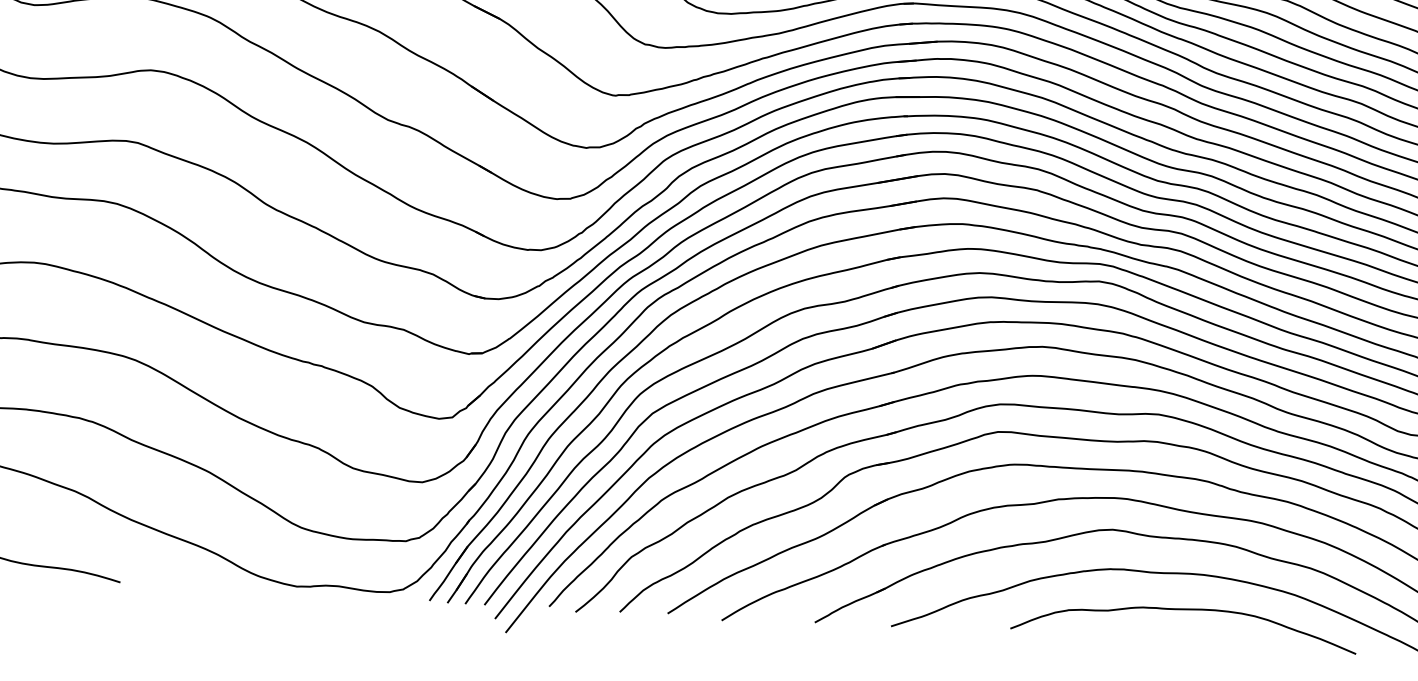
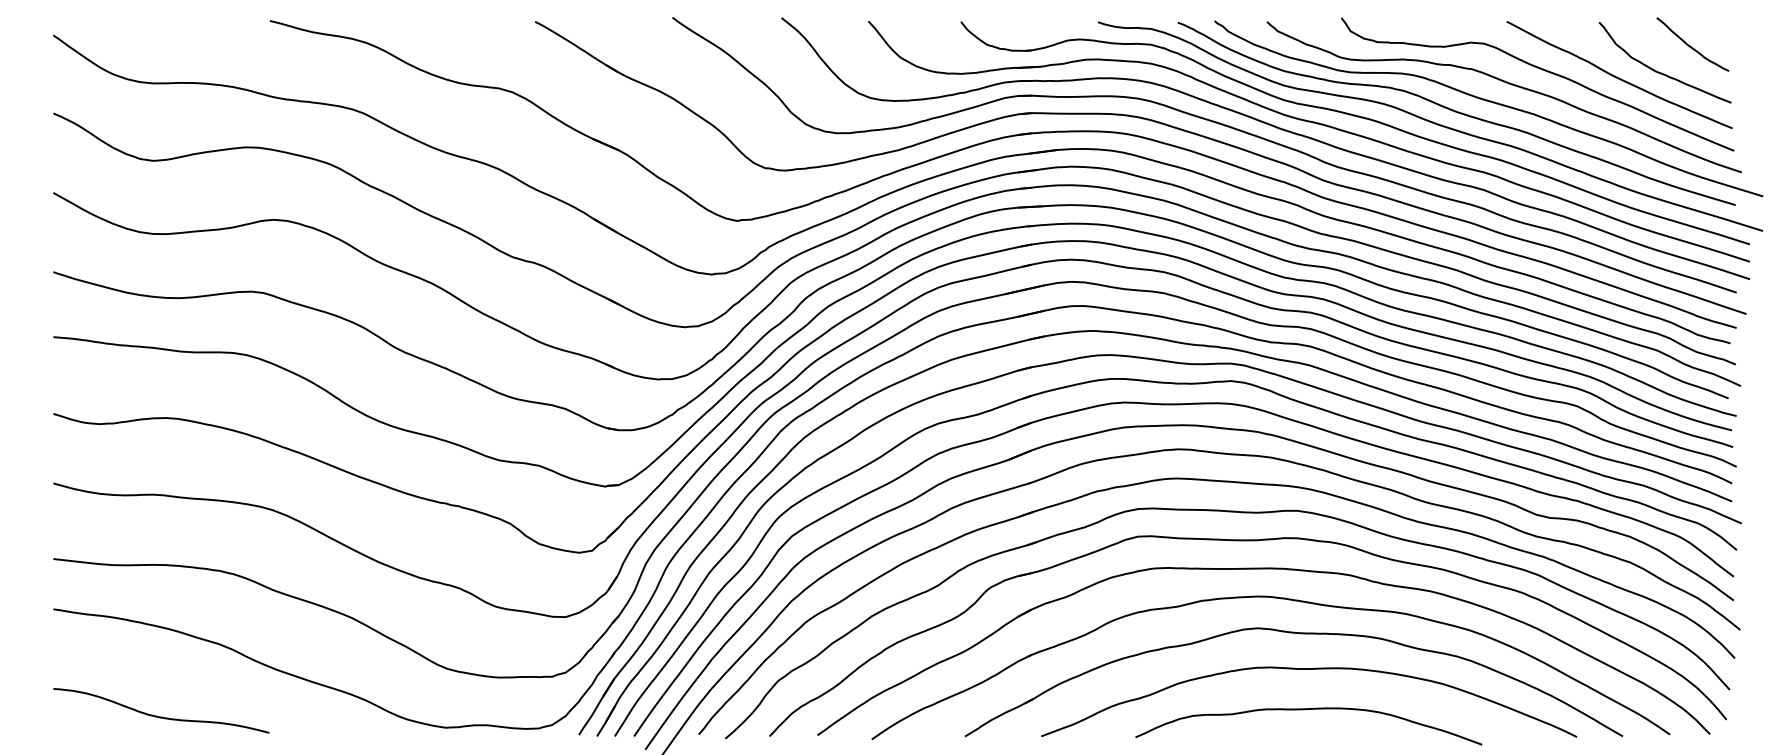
curve: (1180, 610) -> (1304, 710), moved

